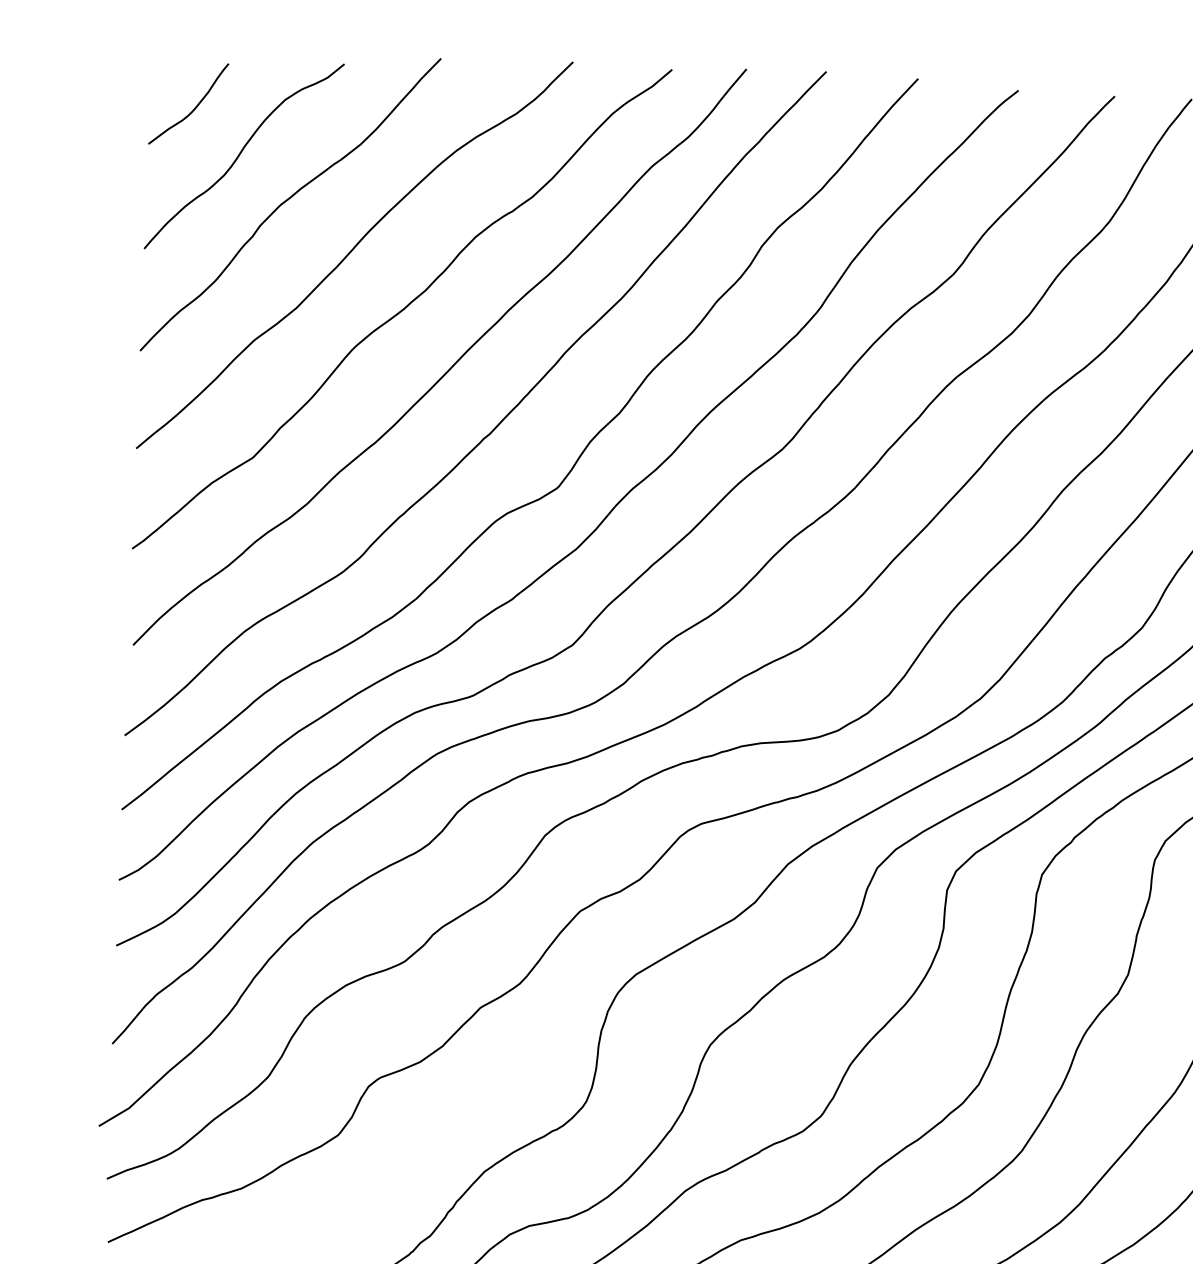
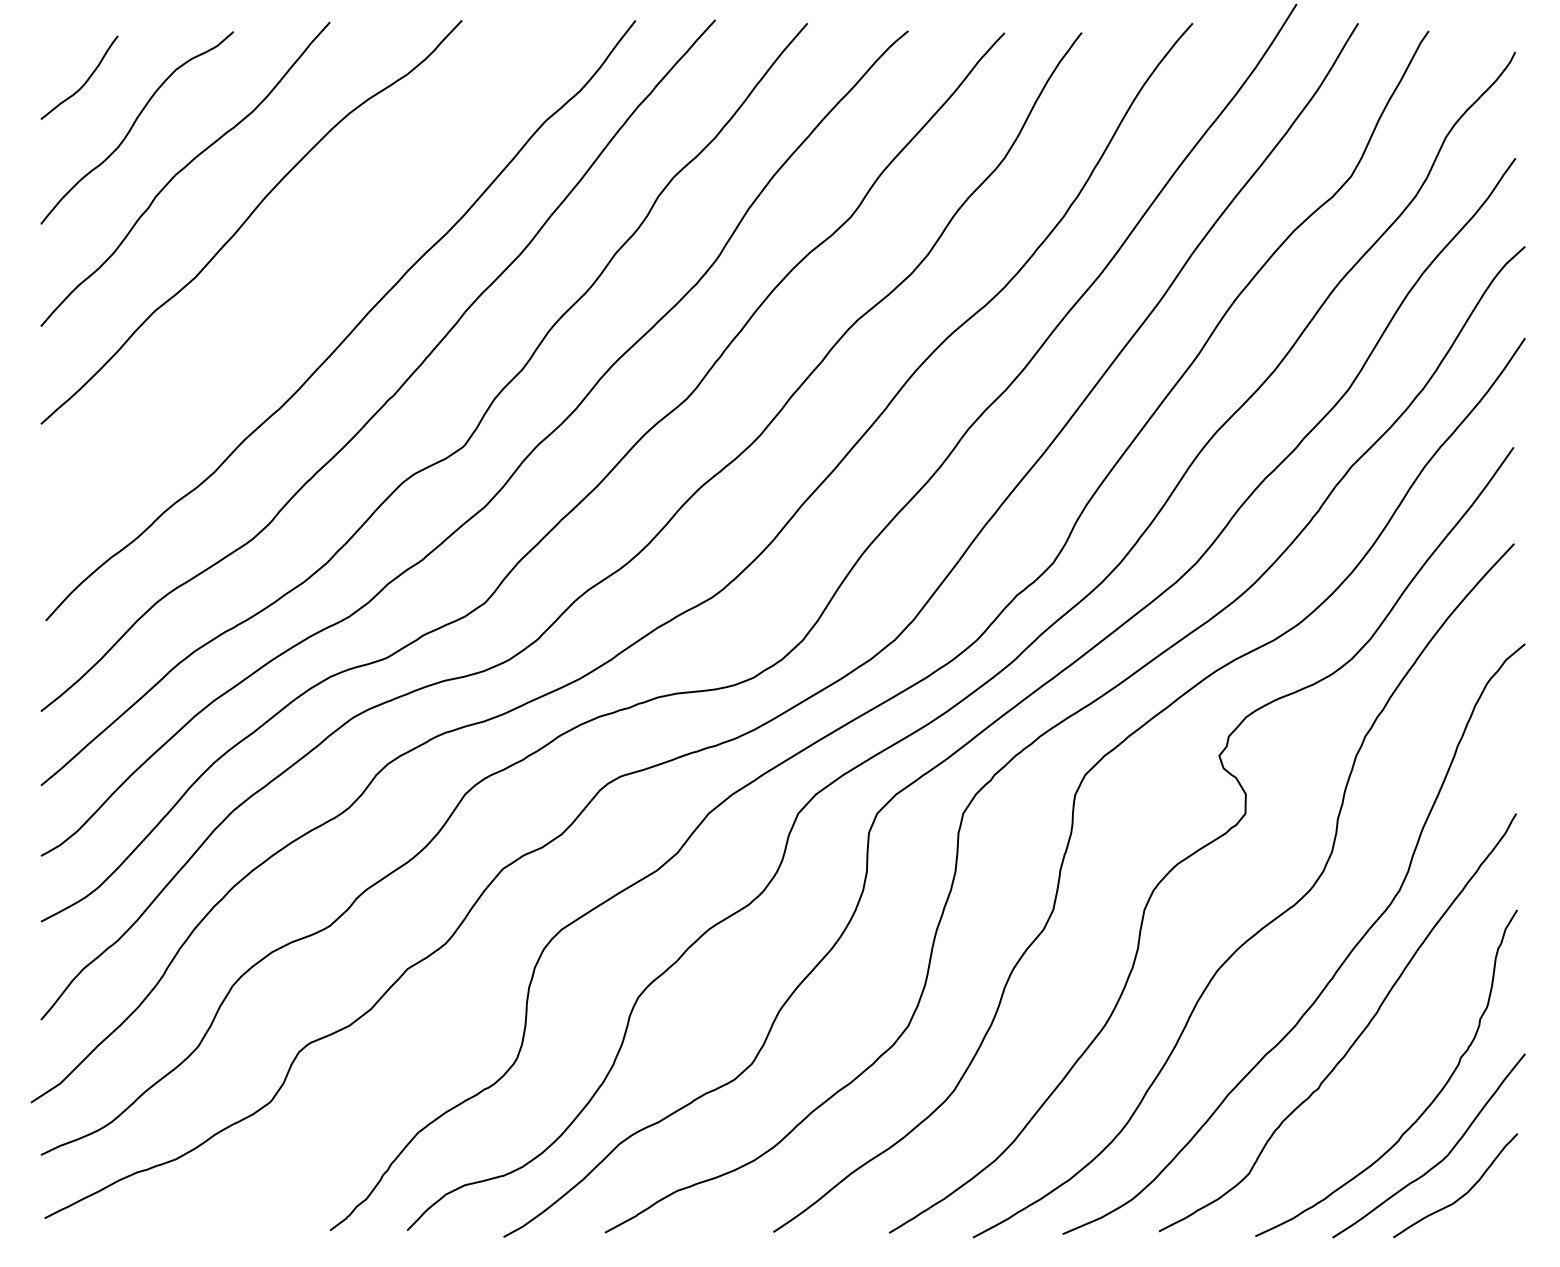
curve: (401, 309) -> (300, 274), removed

